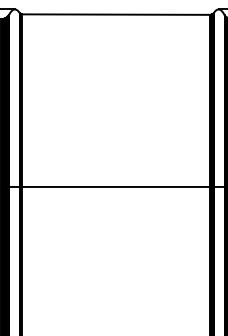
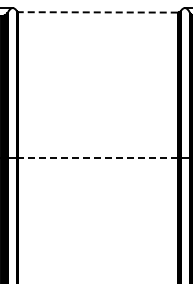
line: (116, 14) -> (98, 12), solid -> dashed
line: (116, 187) -> (98, 158), solid -> dashed

